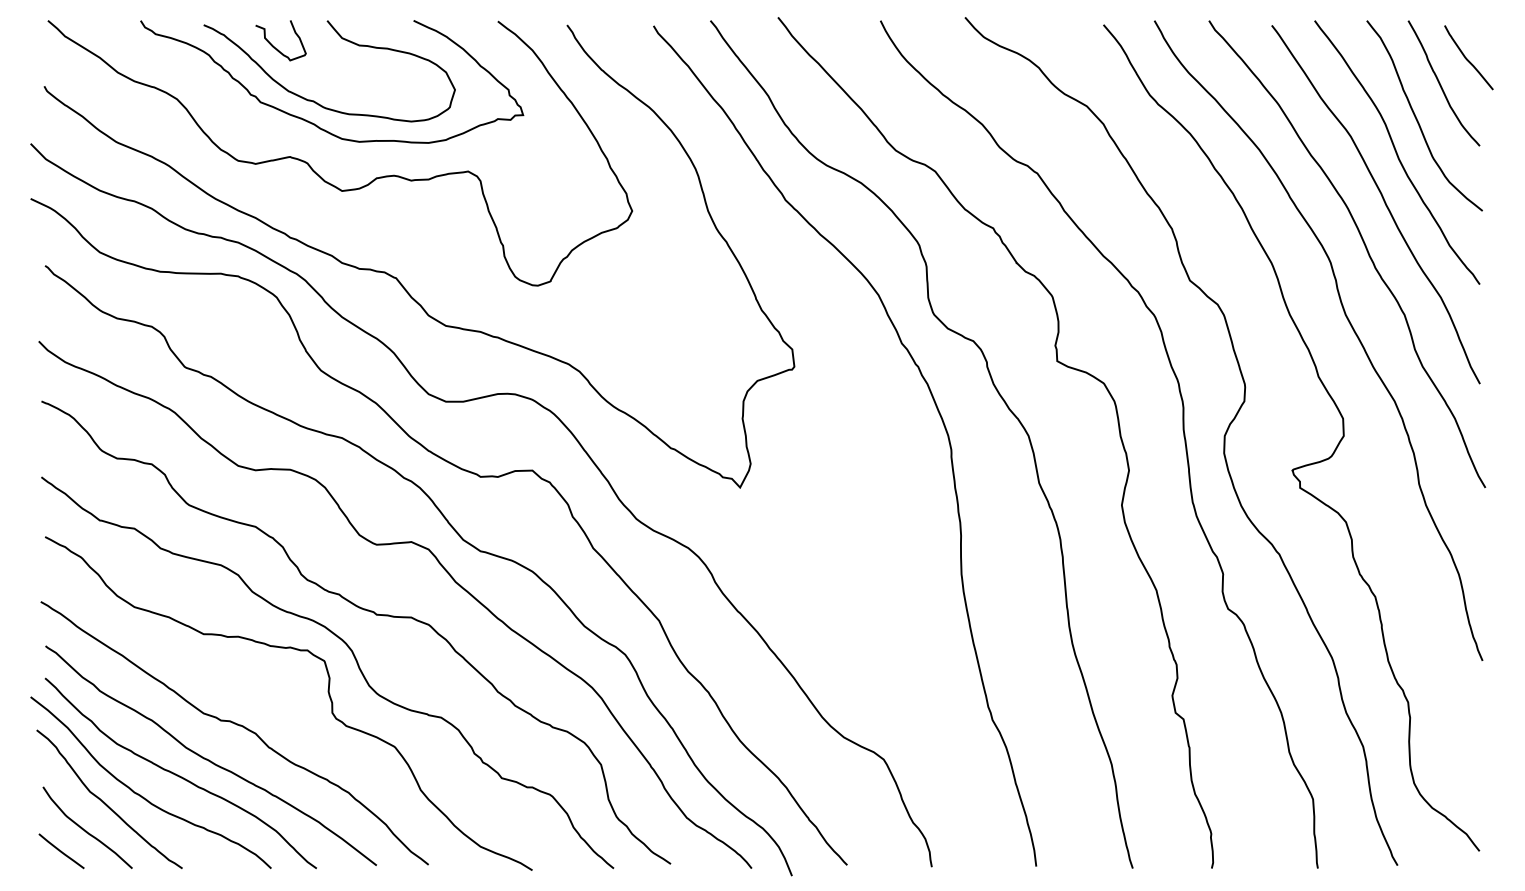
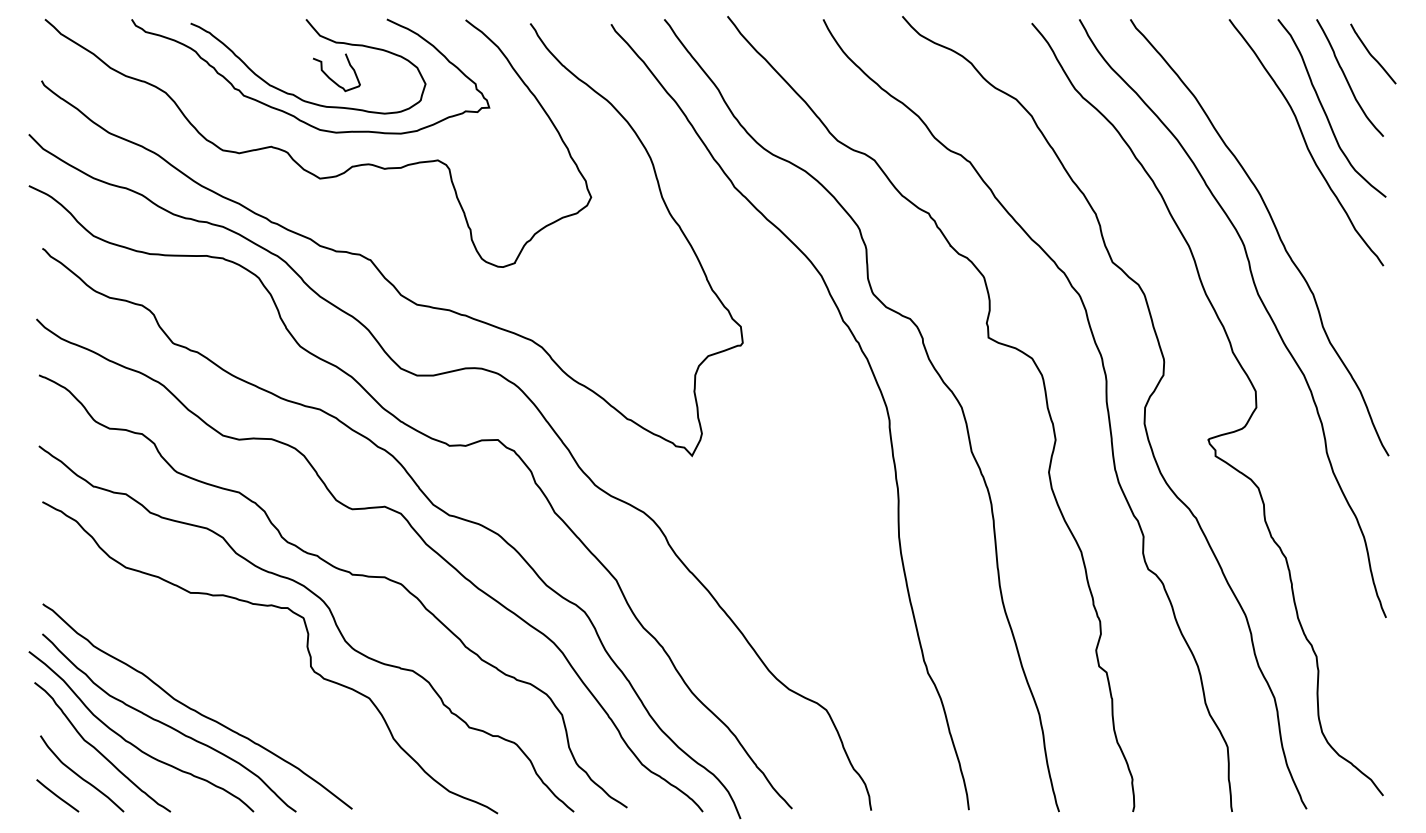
curve: (274, 46) -> (330, 78), moved
curve: (1383, 201) -> (1293, 188), removed
curve: (236, 725) -> (221, 678), removed

